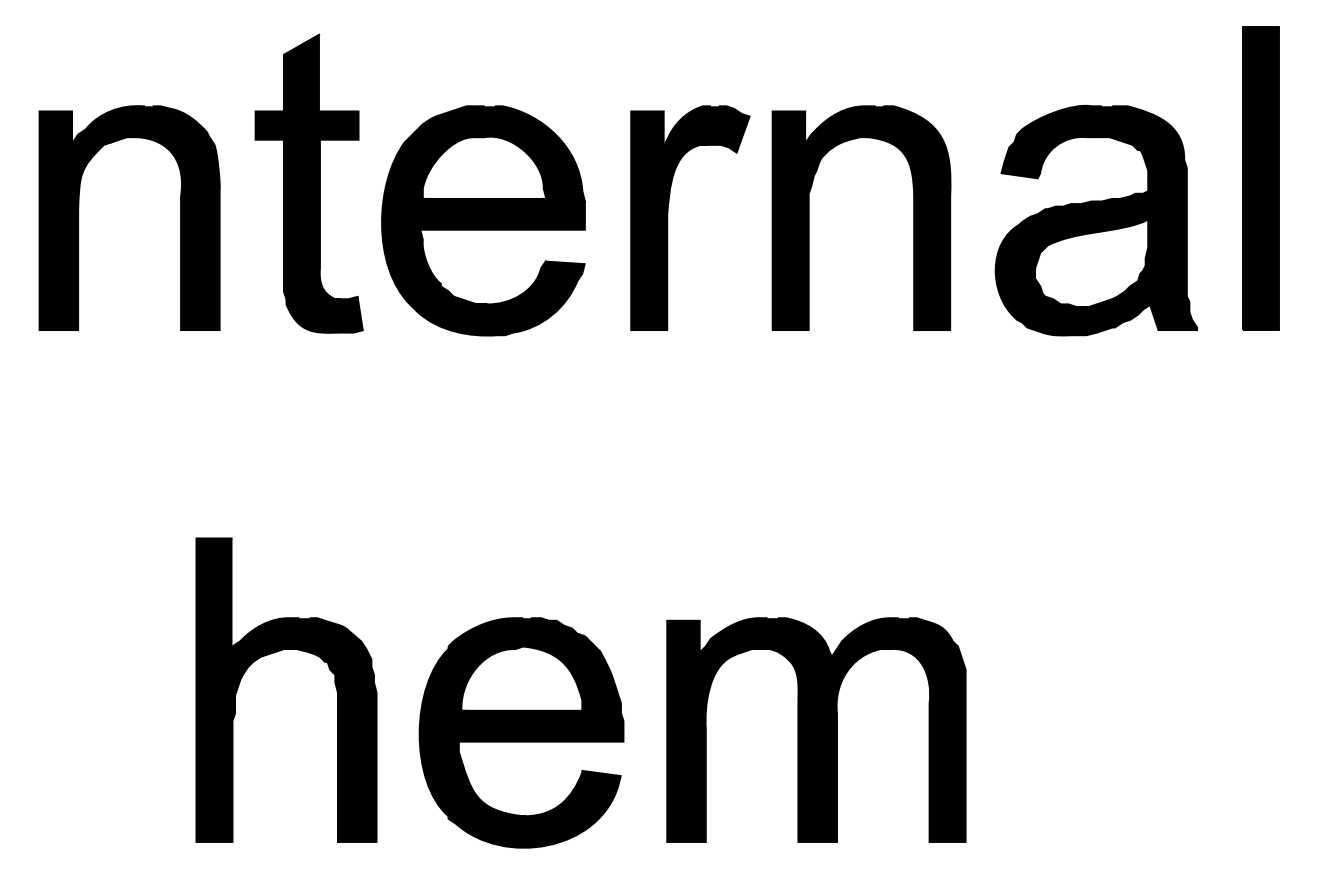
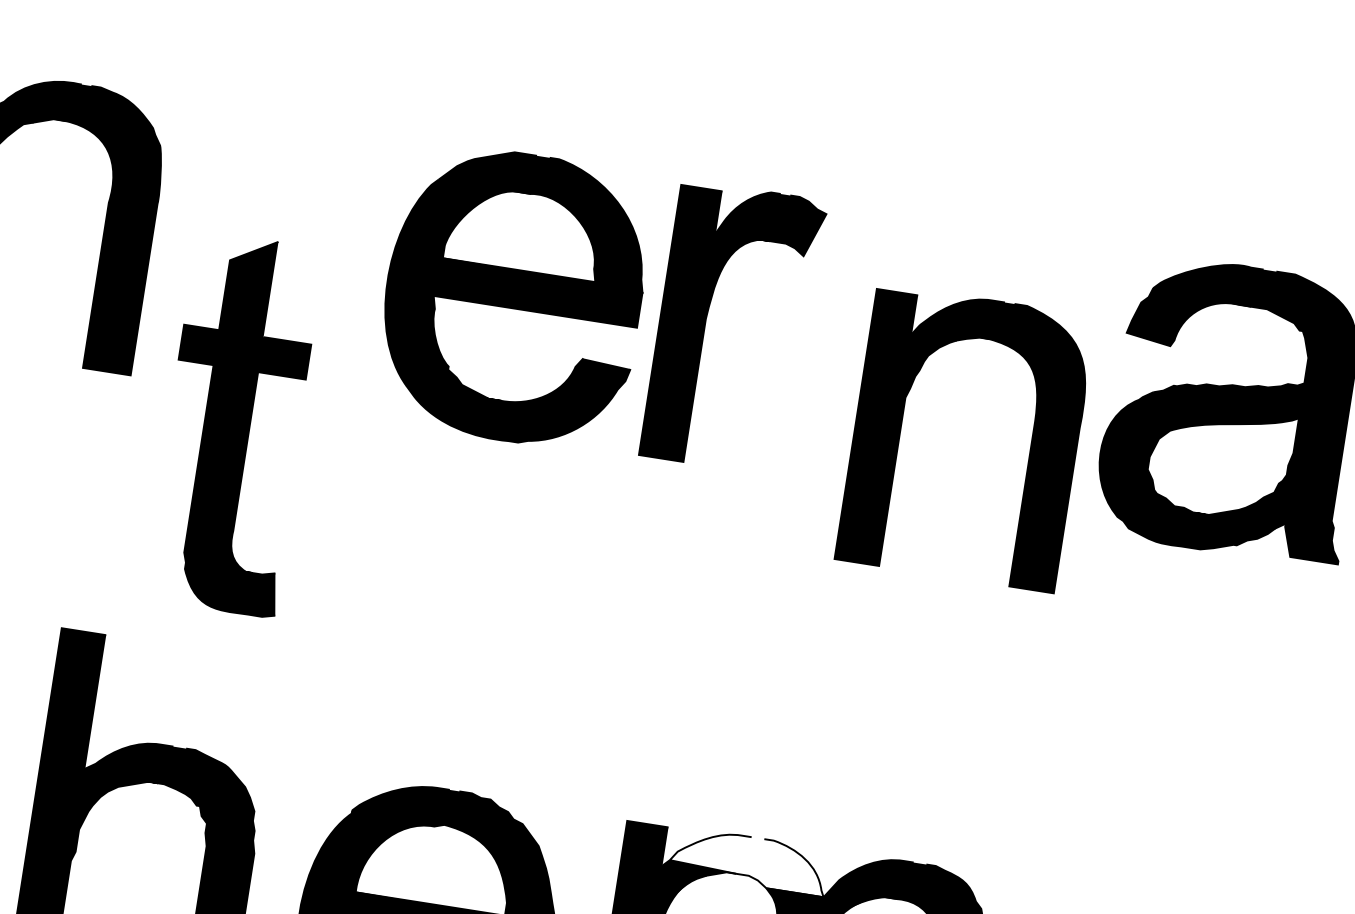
part: (308, 183) -> (235, 423), moved
part: (809, 217) -> (901, 427), moved
part: (483, 220) -> (513, 296), moved
fill: (768, 637) -> (749, 861), removed

